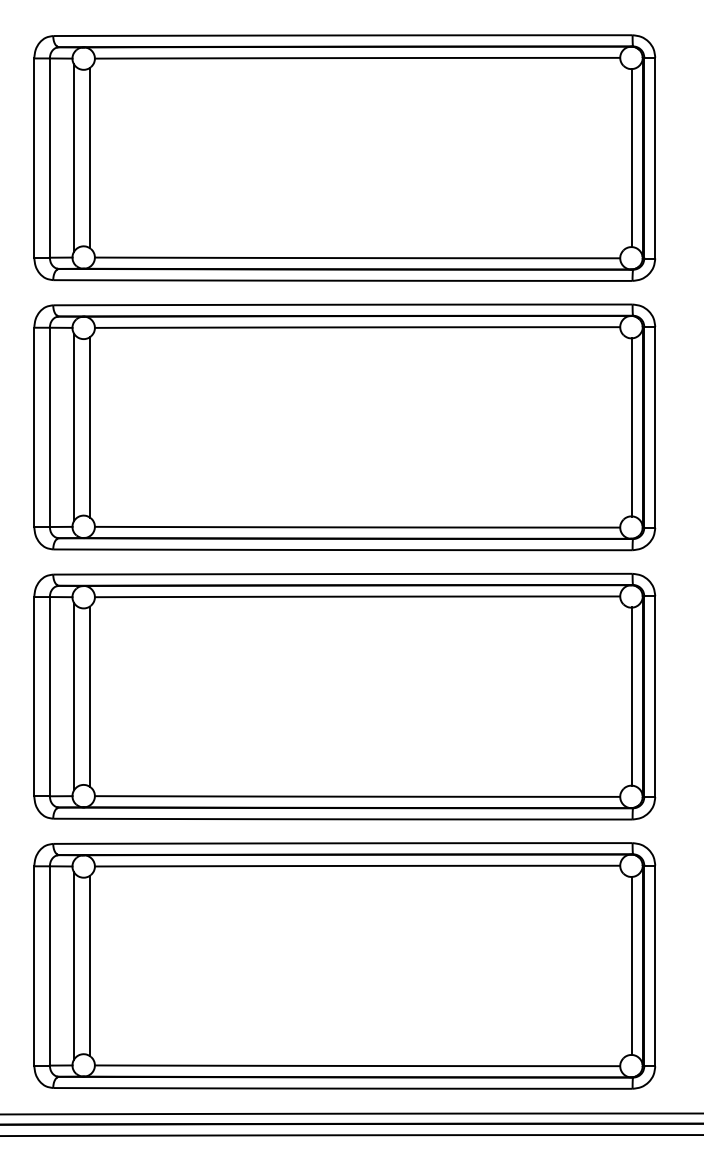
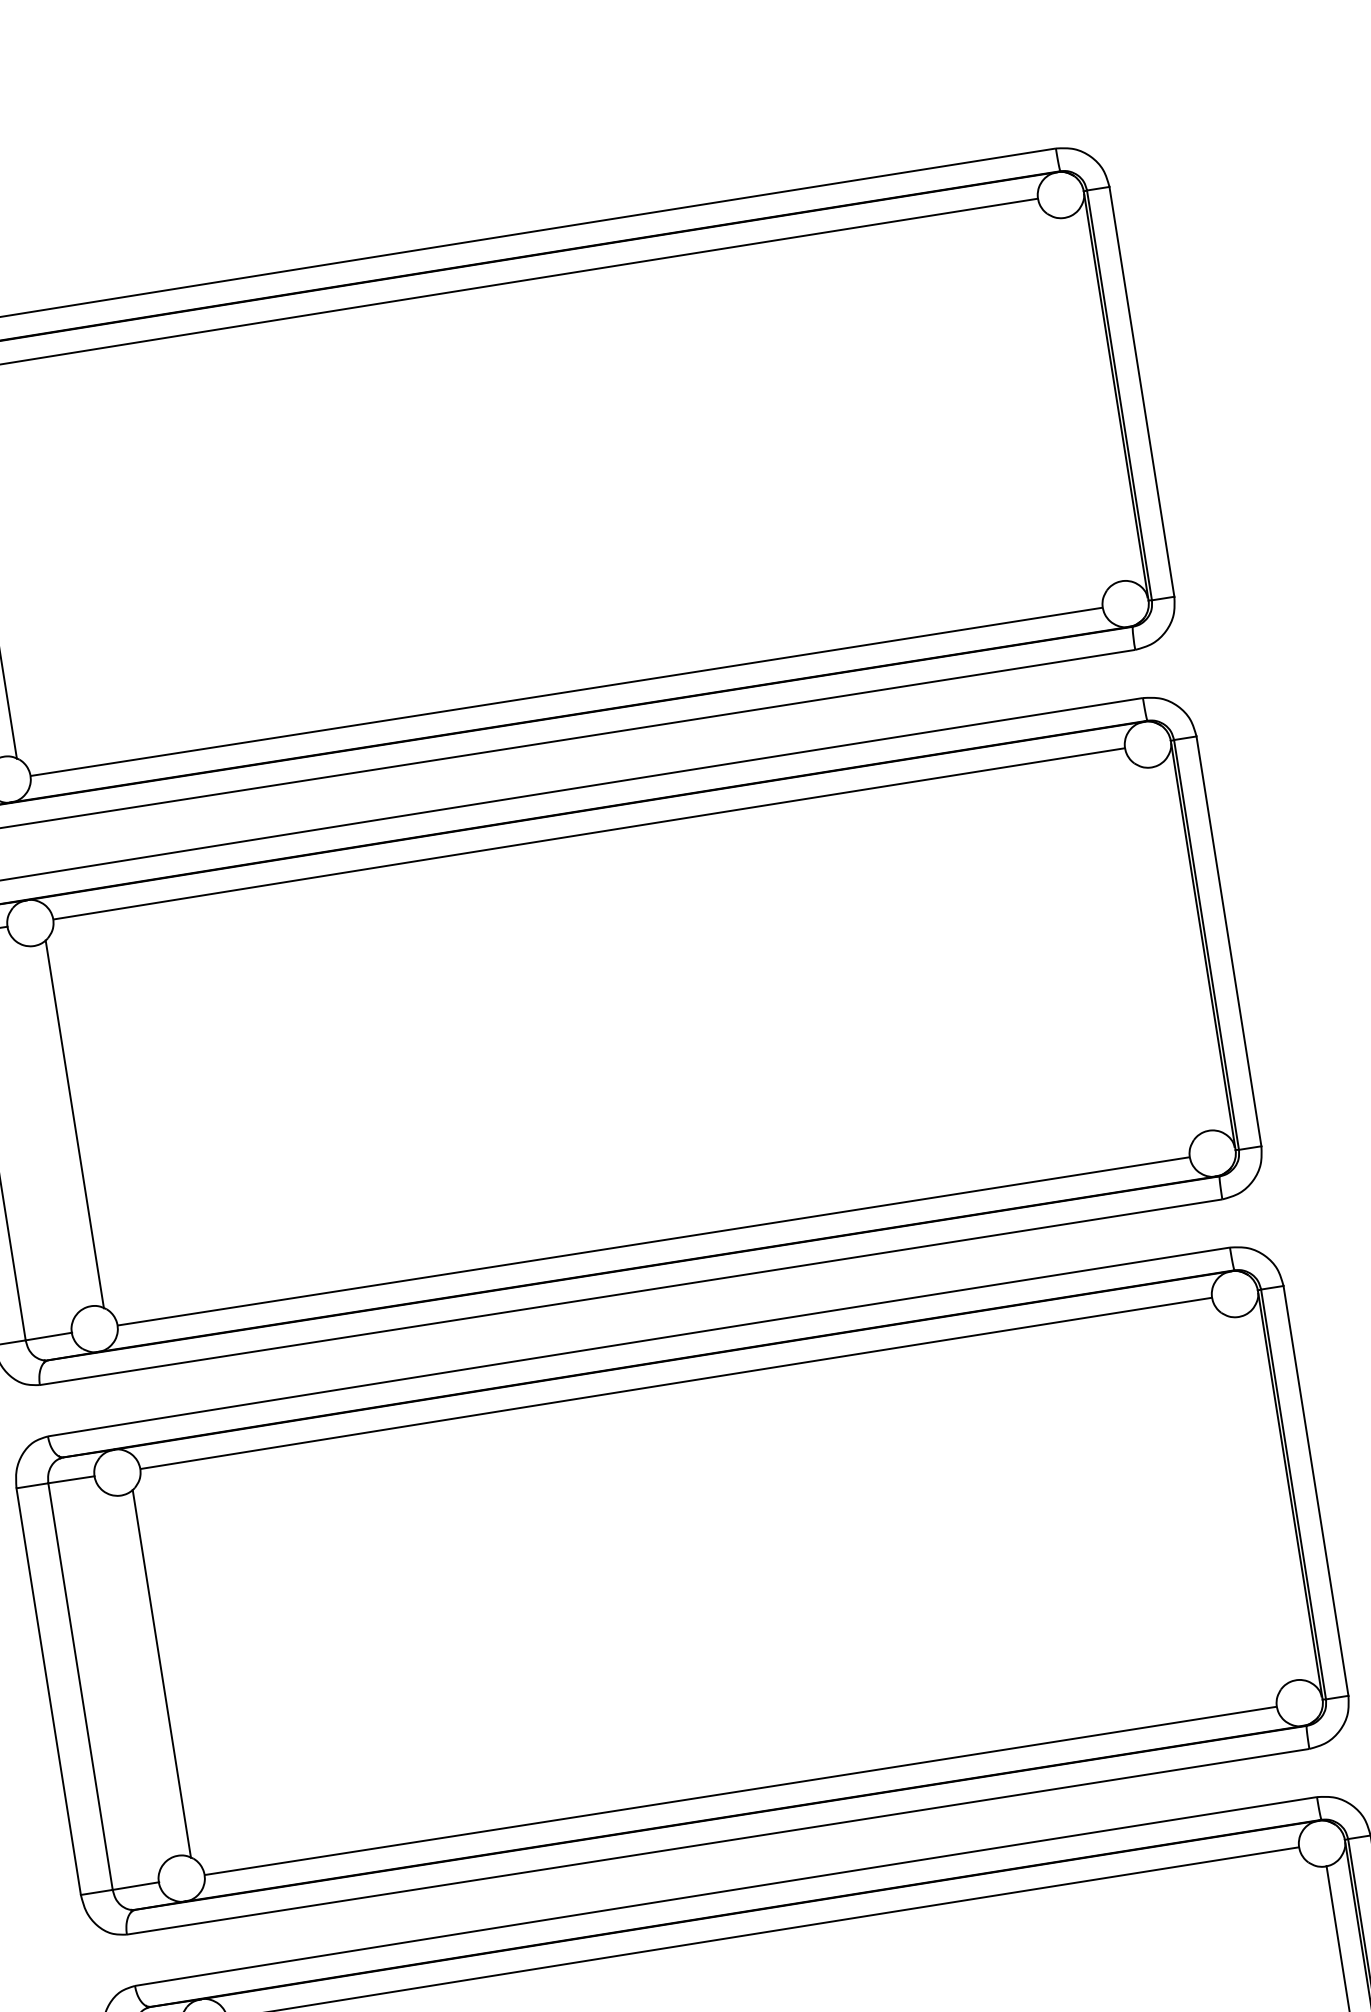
line: (631, 157) -> (1093, 398), removed
line: (74, 427) -> (43, 1129), removed
line: (631, 427) -> (1180, 949), removed
line: (74, 696) -> (130, 1678), removed
line: (631, 696) -> (1267, 1498), removed

